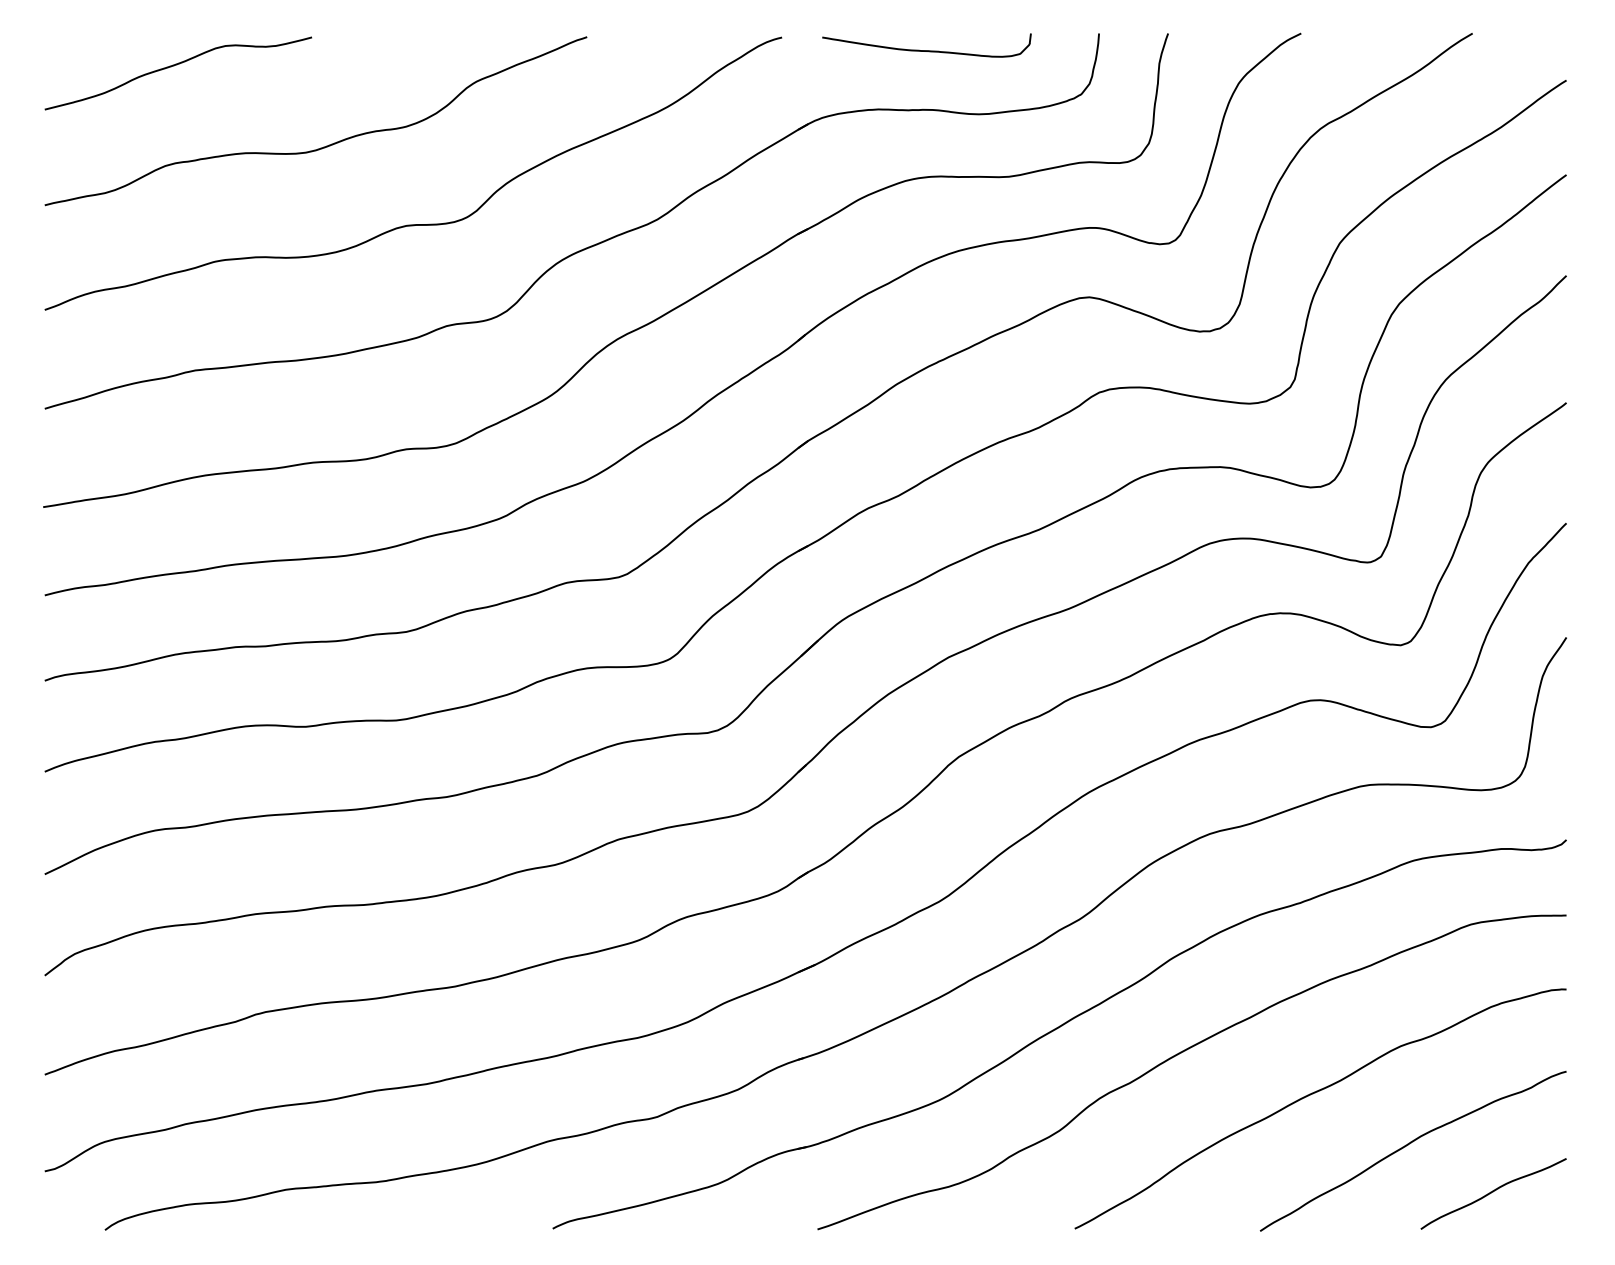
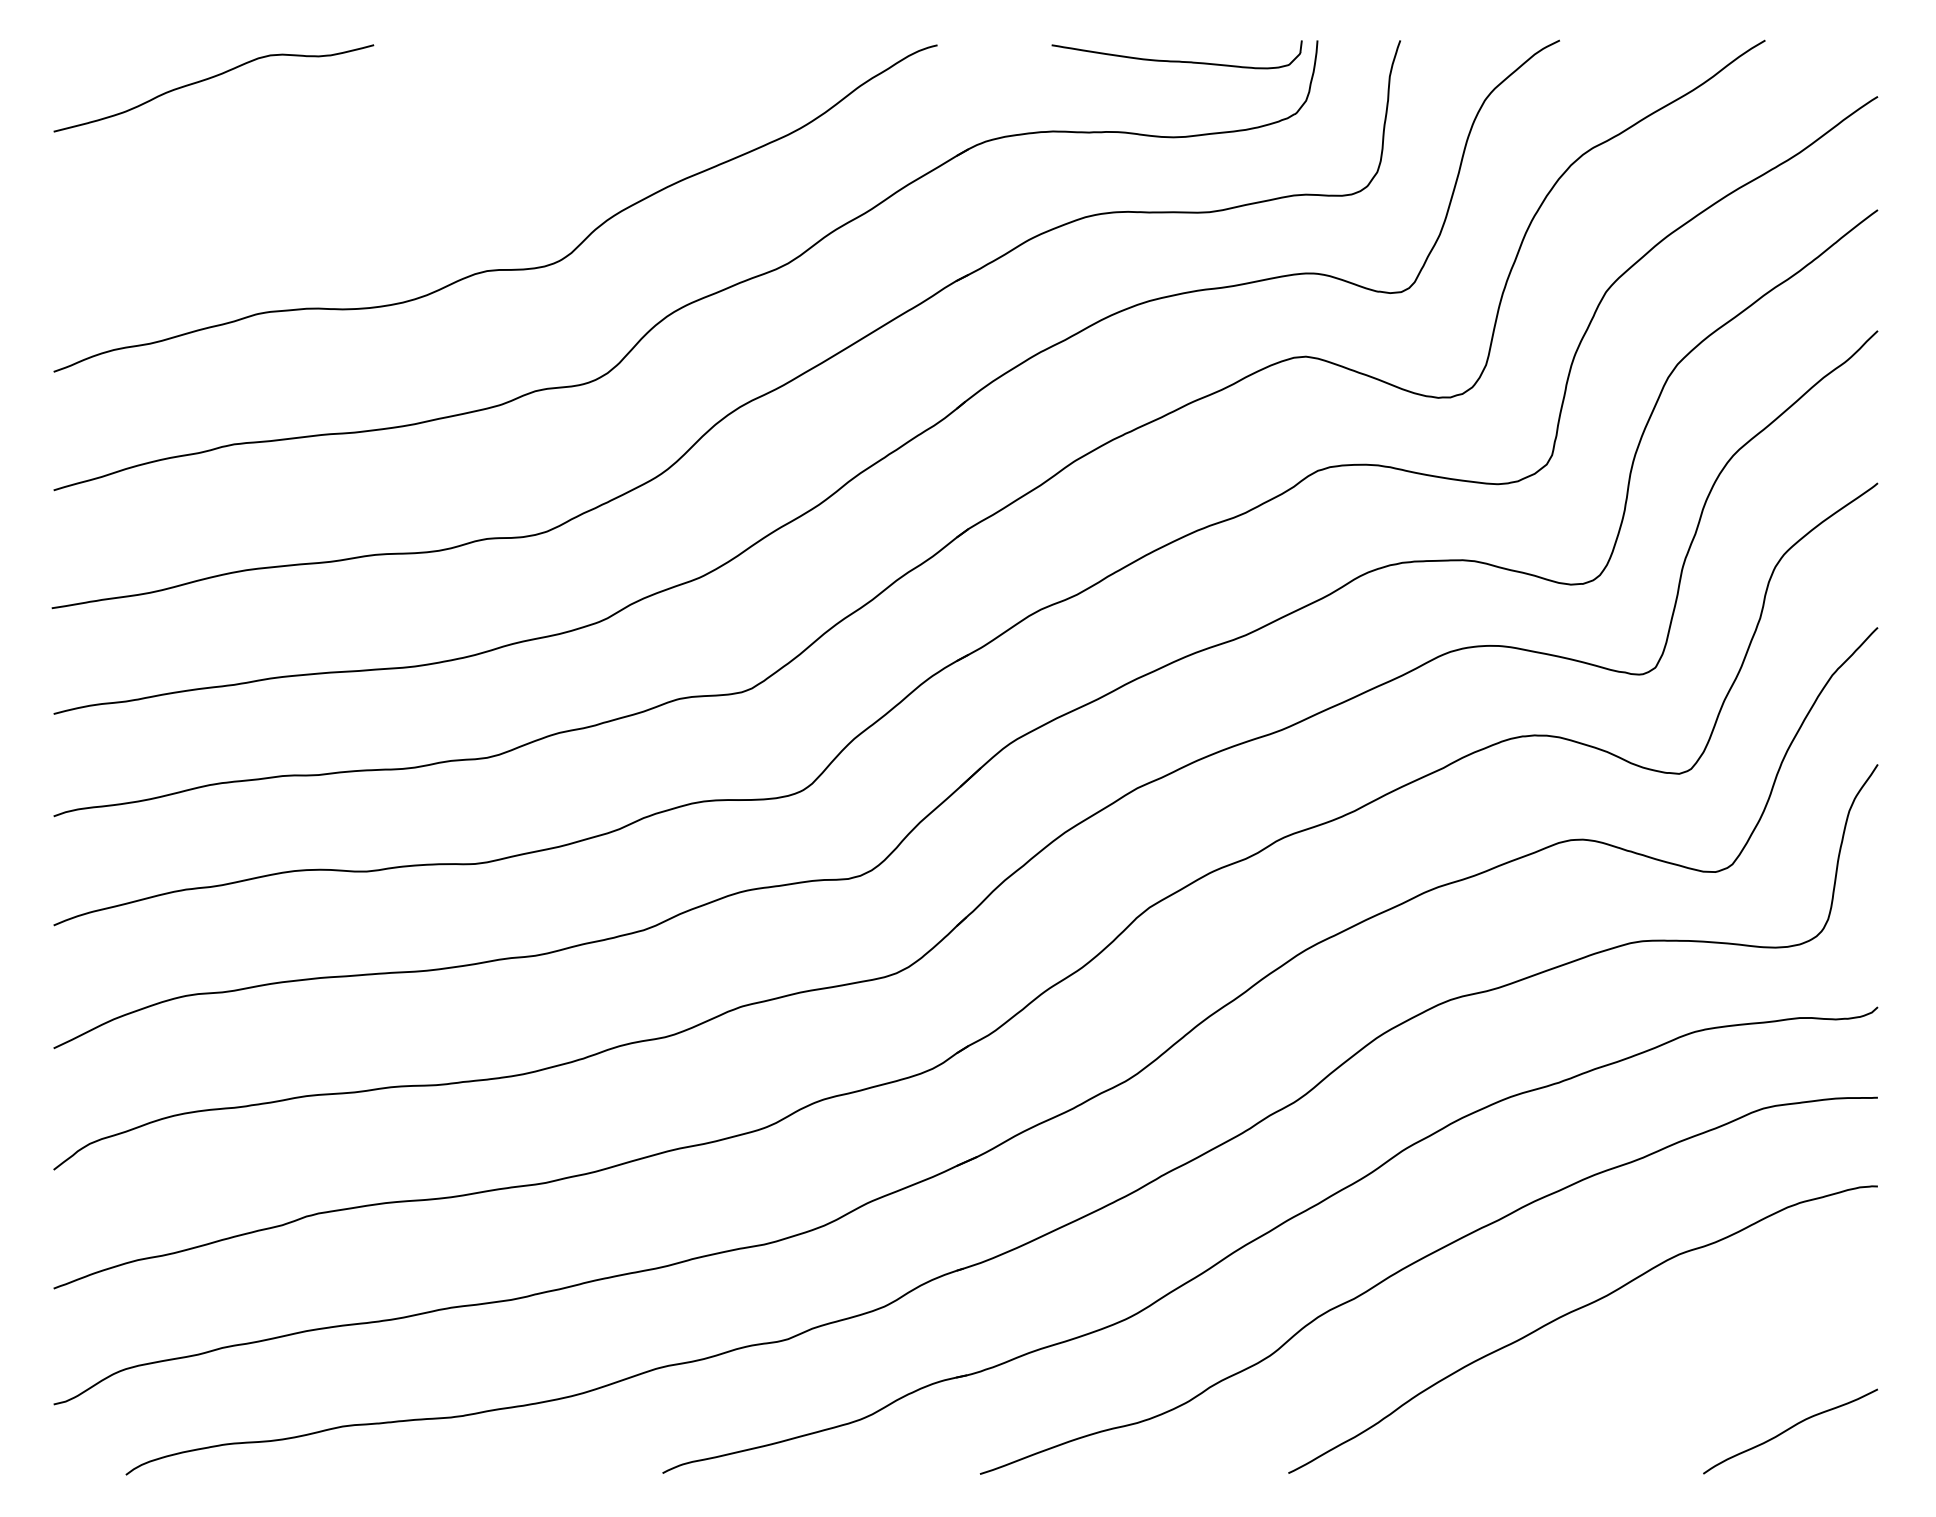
curve: (926, 50) -> (1176, 60), moved
curve: (324, 146) -> (389, 175), removed
curve: (1409, 1144) -> (1689, 1372), removed

